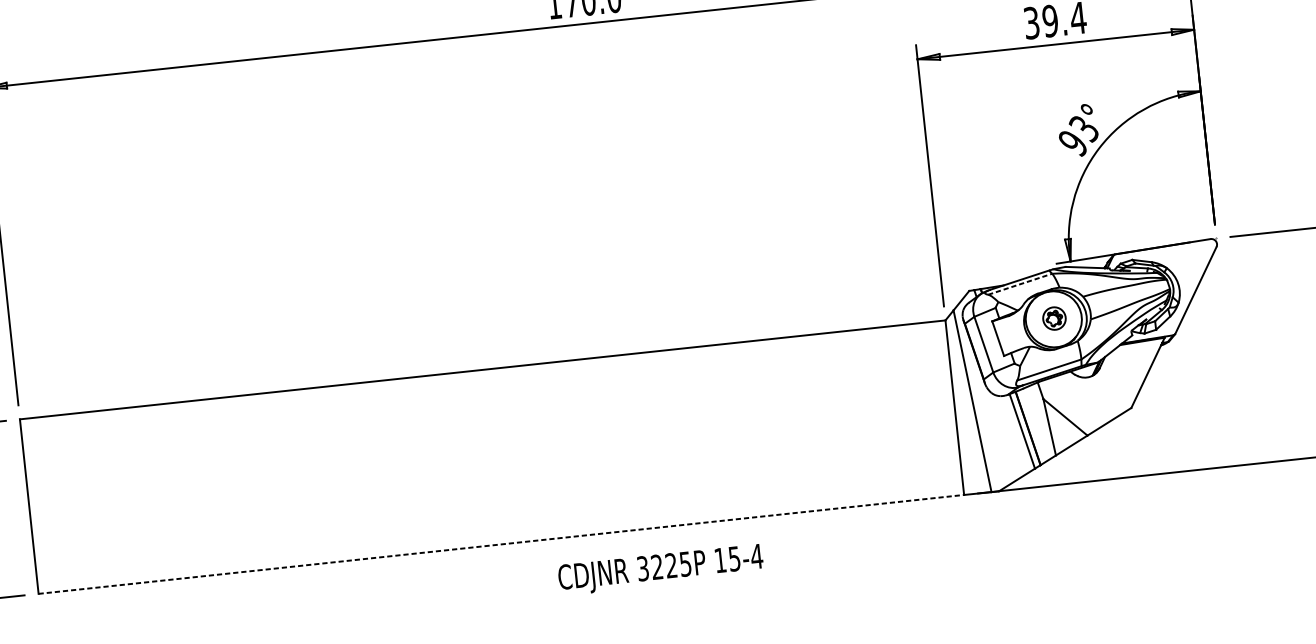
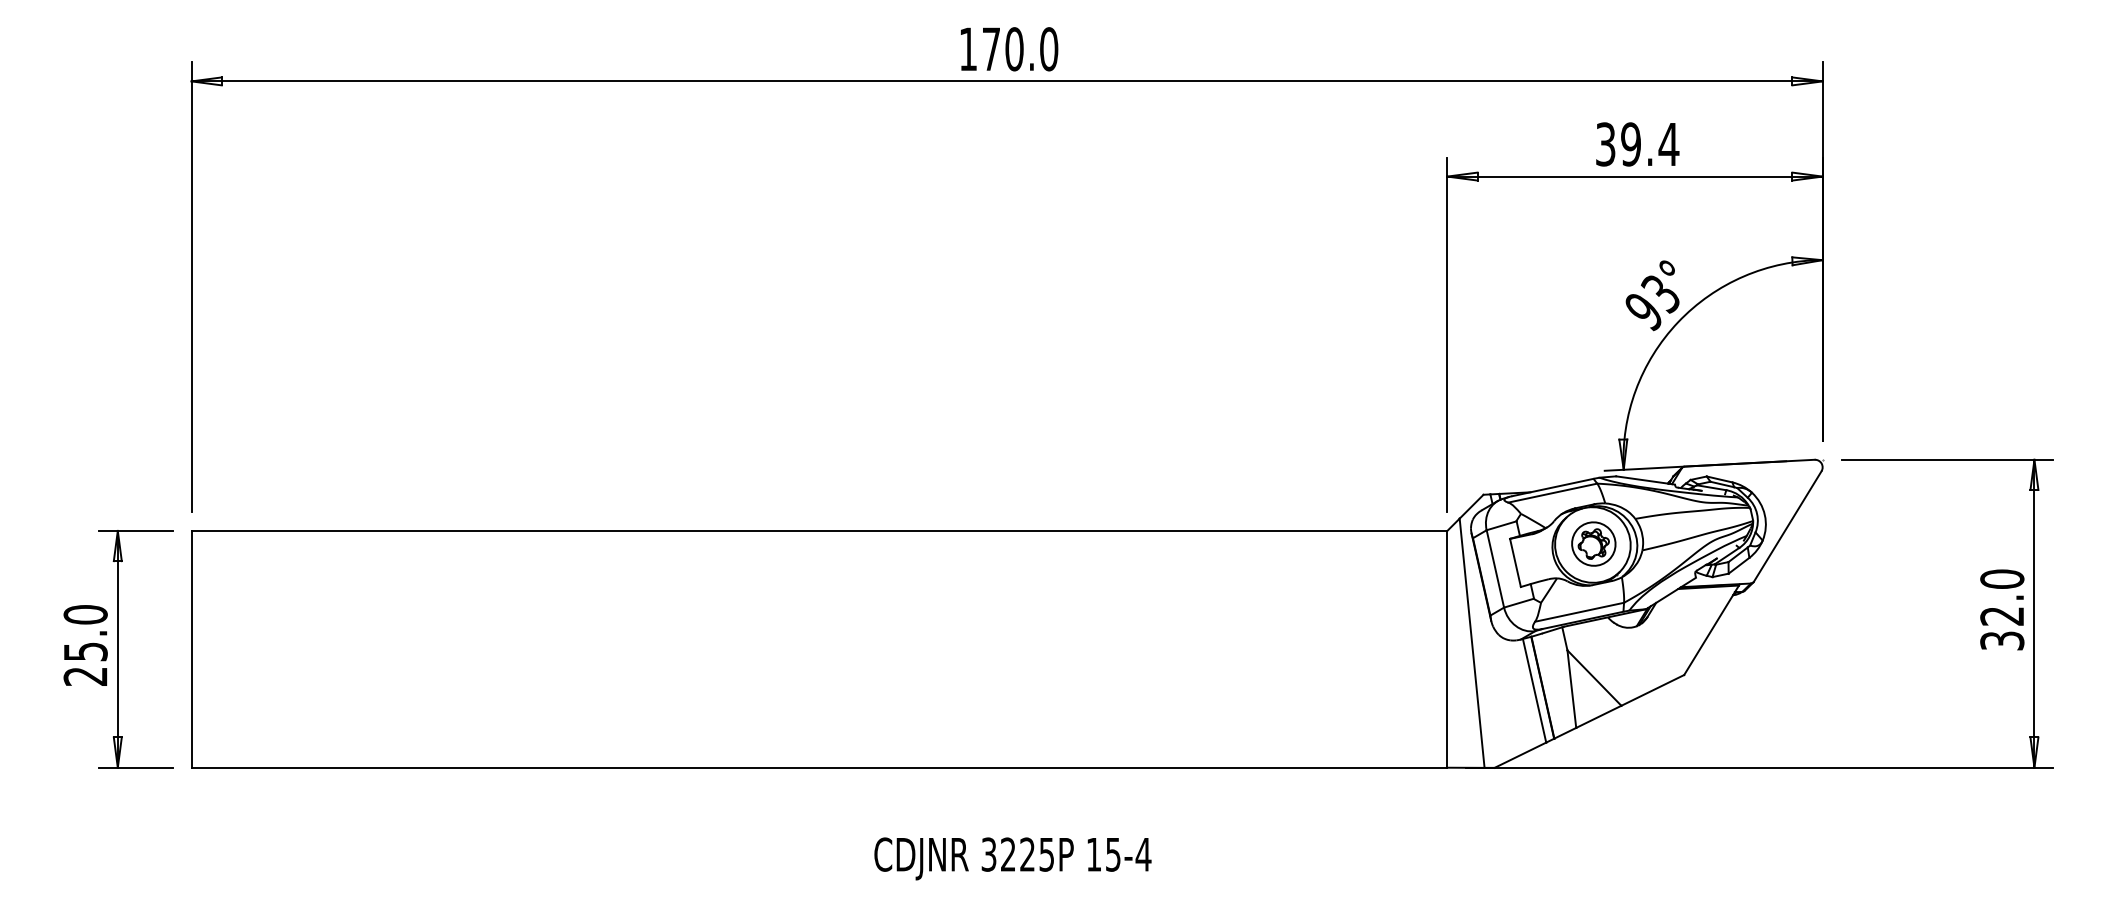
line: (1020, 284) -> (1553, 493), dashed -> solid
part: (1054, 318) -> (1593, 543), size x1.43
line: (501, 544) -> (819, 767), dashed -> solid
text: (660, 569) -> (1012, 858), moved

